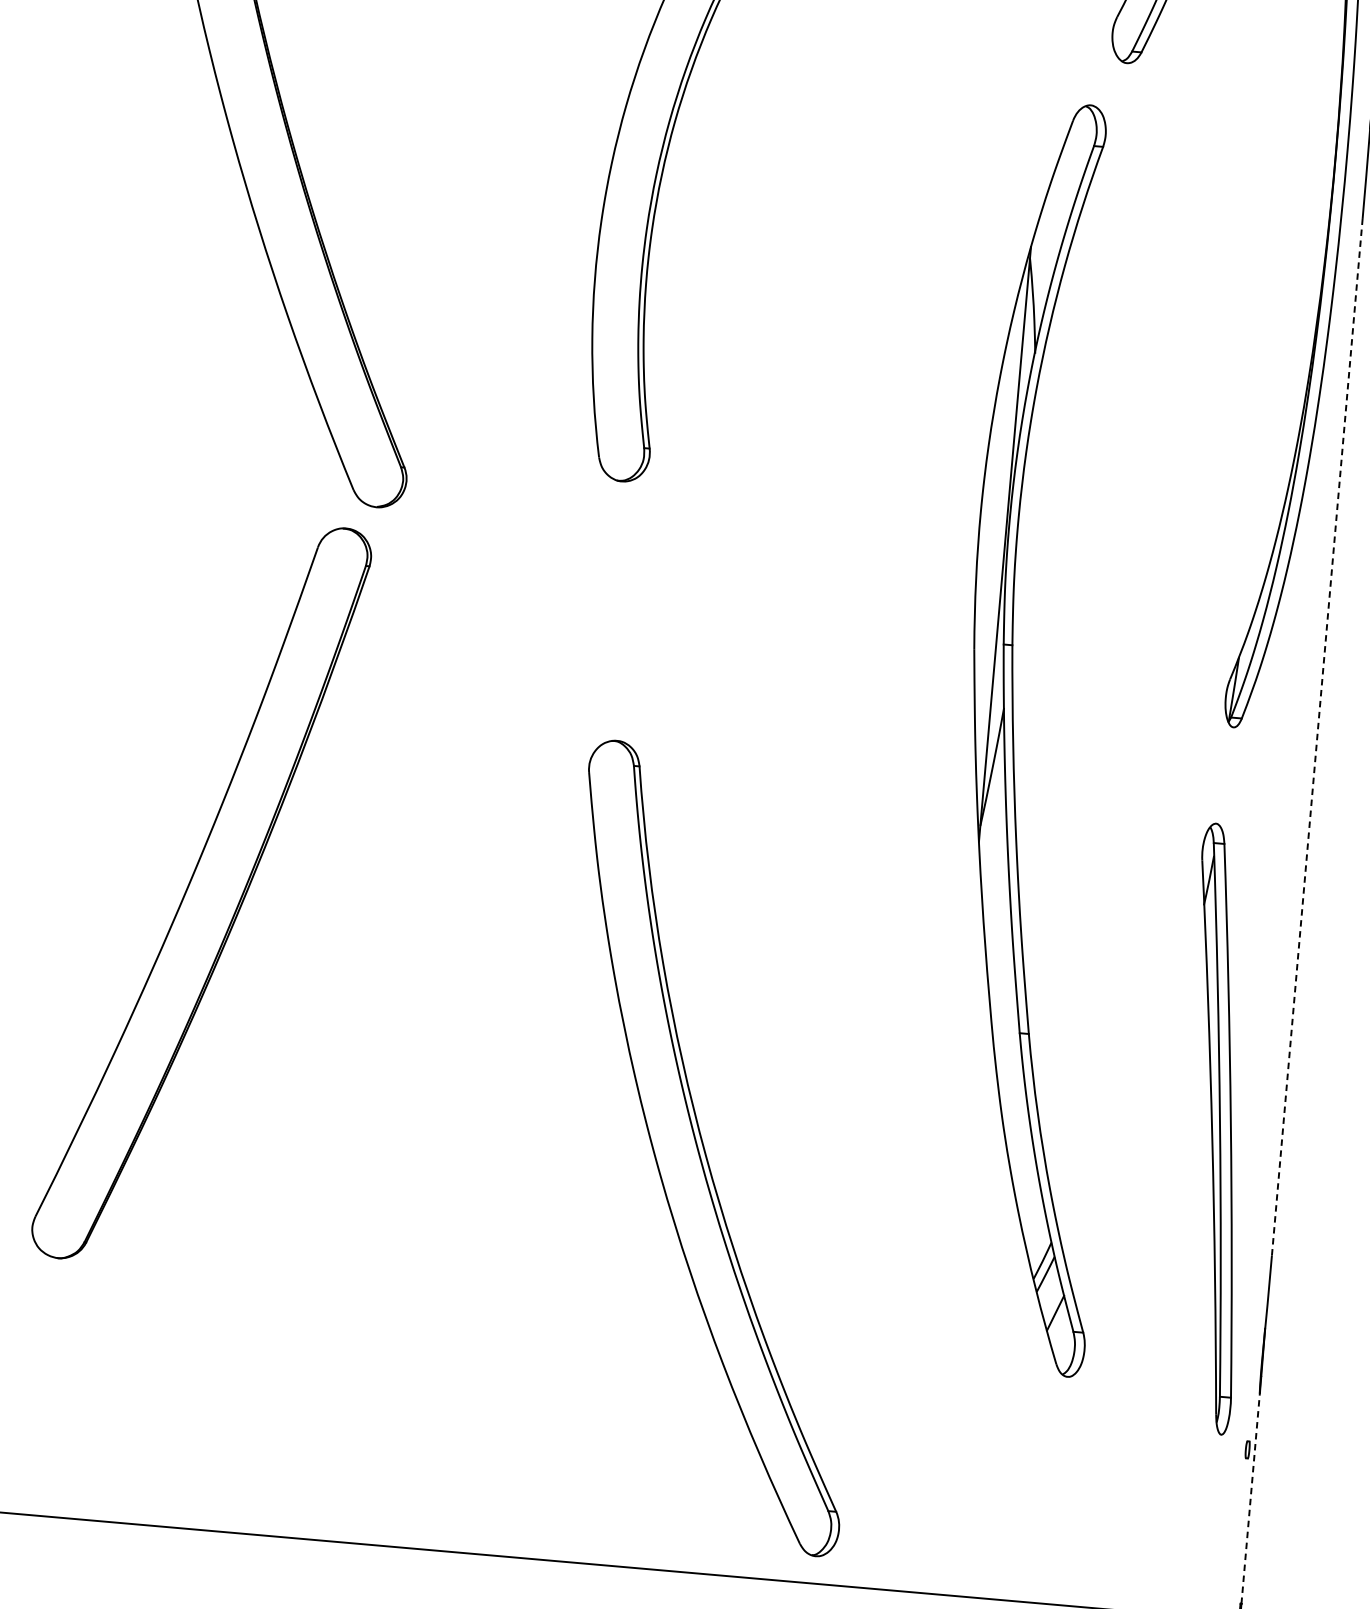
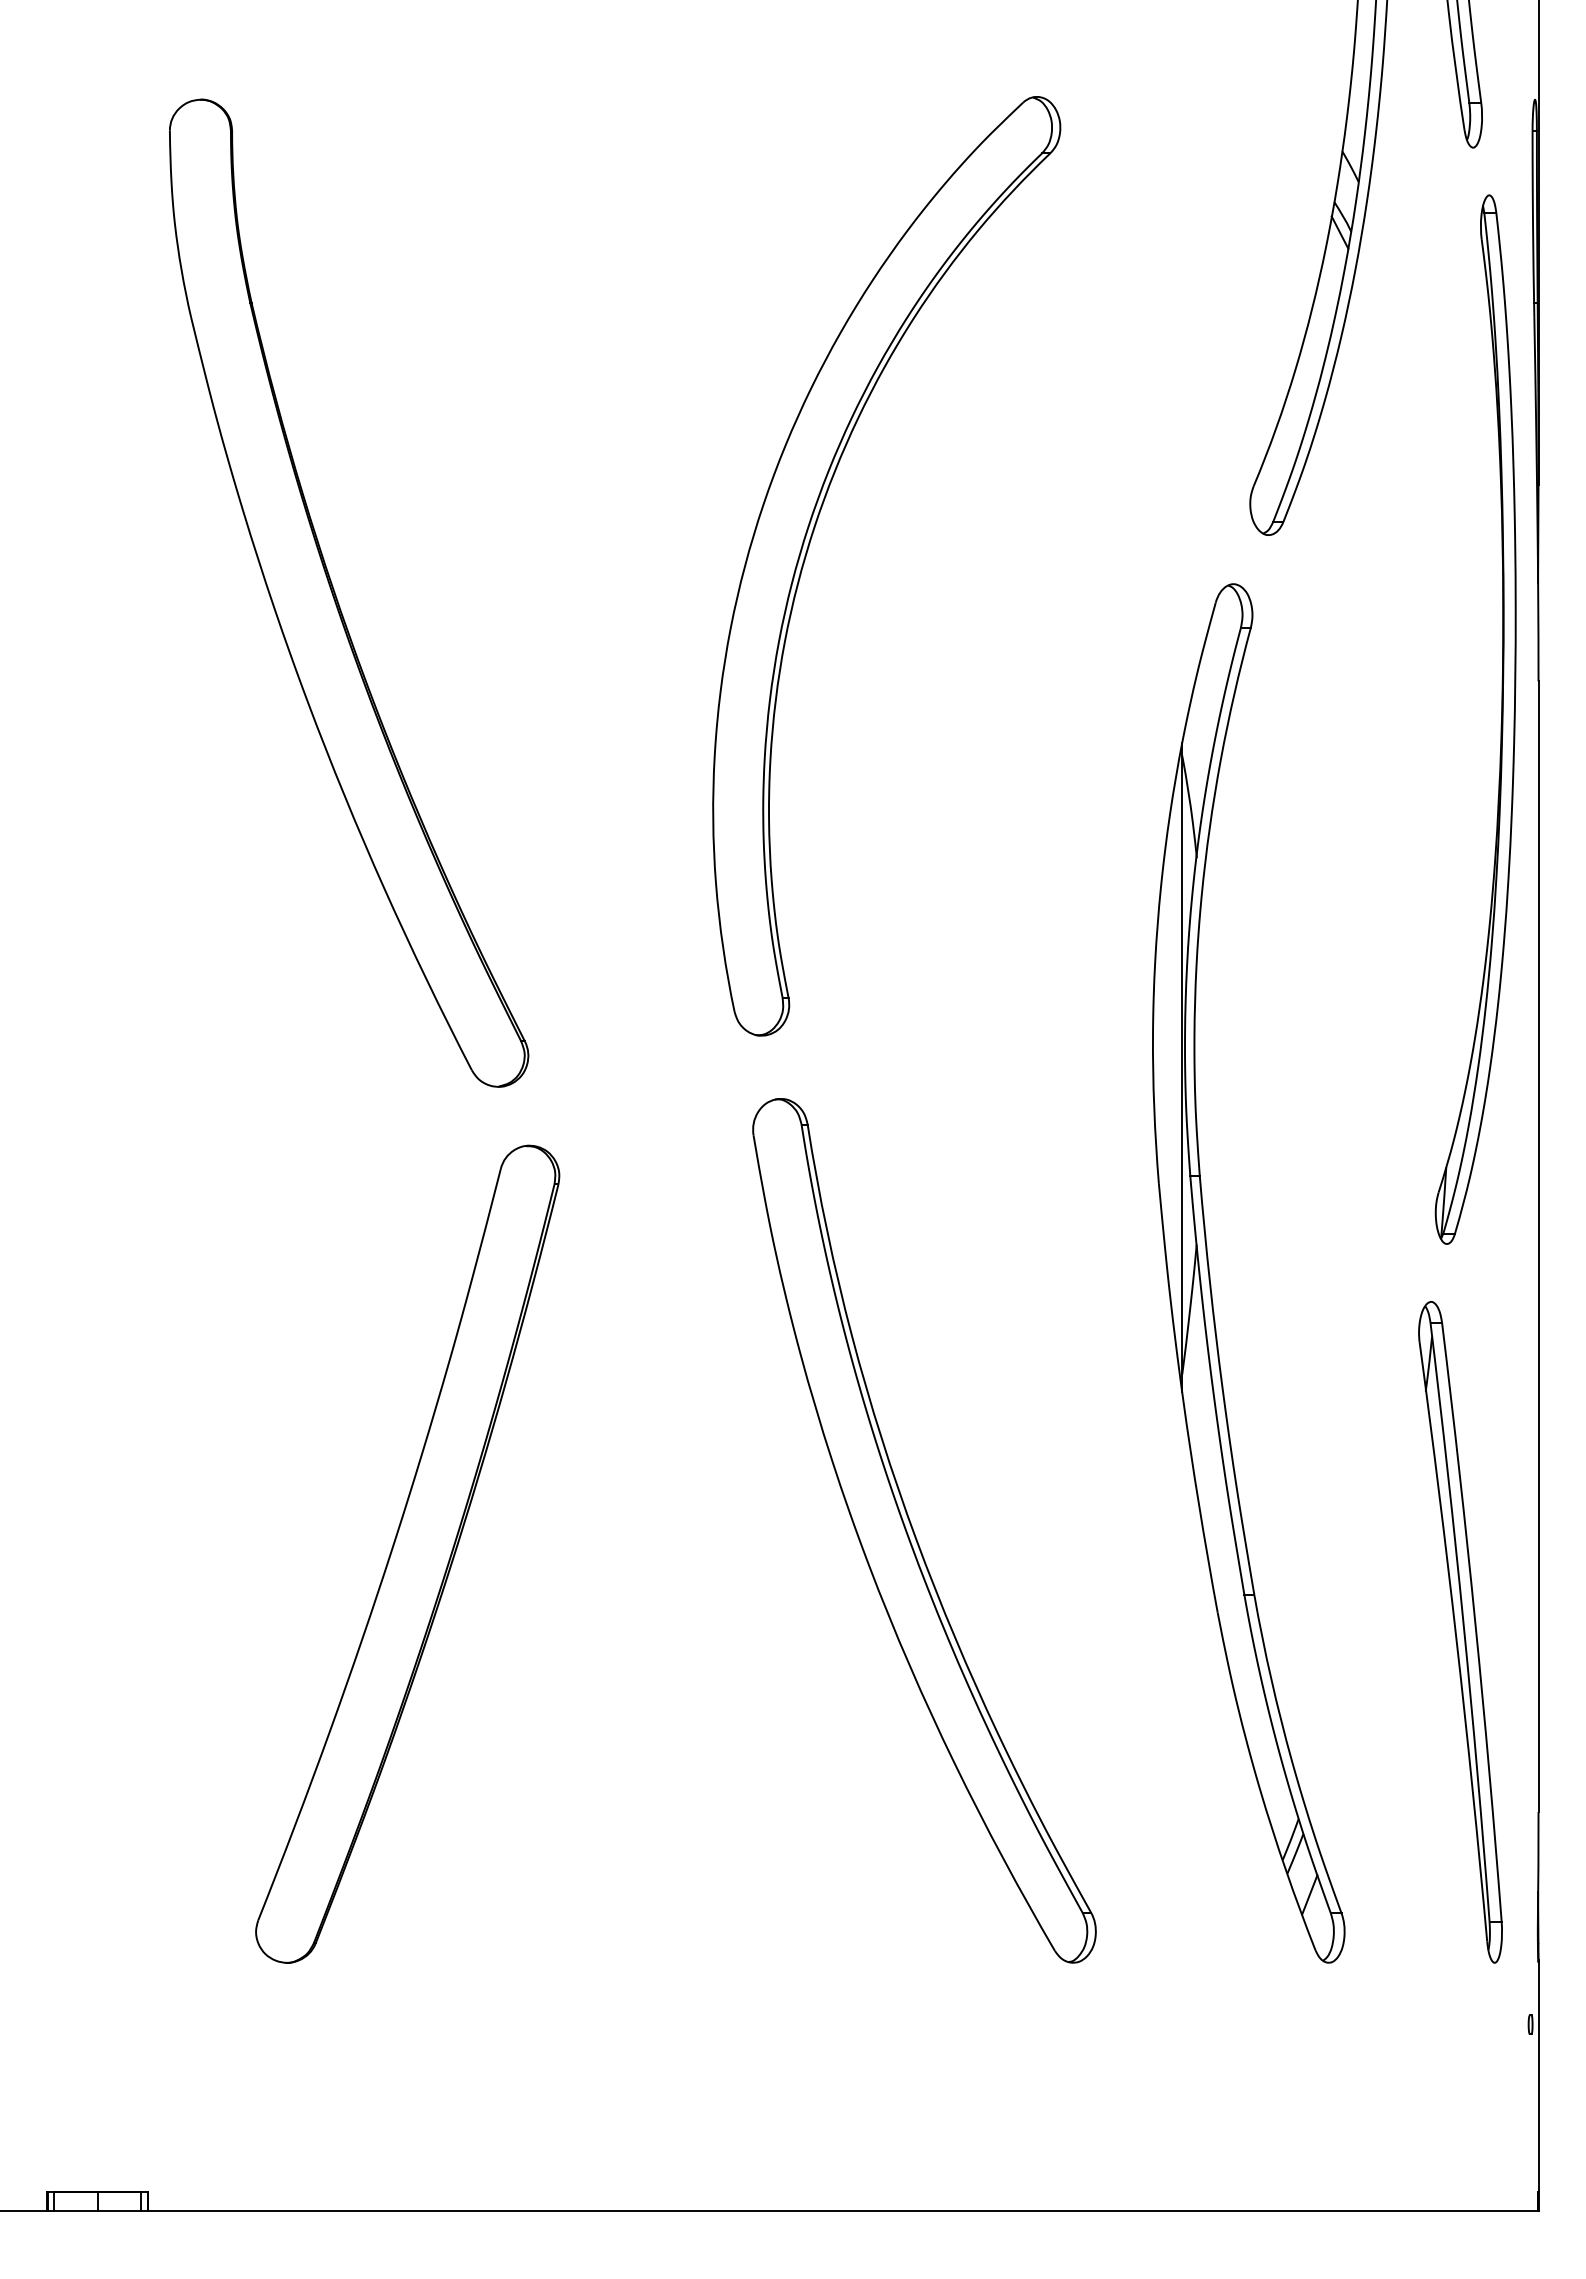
line: (1317, 737) -> (1538, 1246), dashed -> solid
part: (201, 892) -> (407, 1553), moved
part: (1216, 1129) -> (1460, 1632), moved
part: (705, 1150) -> (915, 1533), moved
line: (1250, 1497) -> (1538, 2075), dashed -> solid

